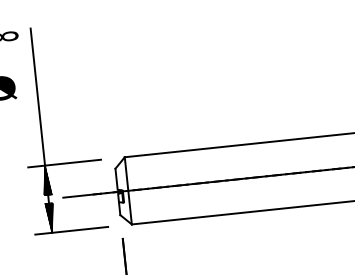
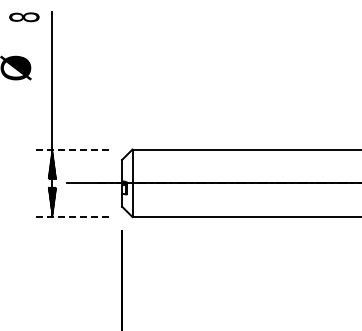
line: (65, 163) -> (72, 149), solid -> dashed
line: (72, 231) -> (72, 217), solid -> dashed

